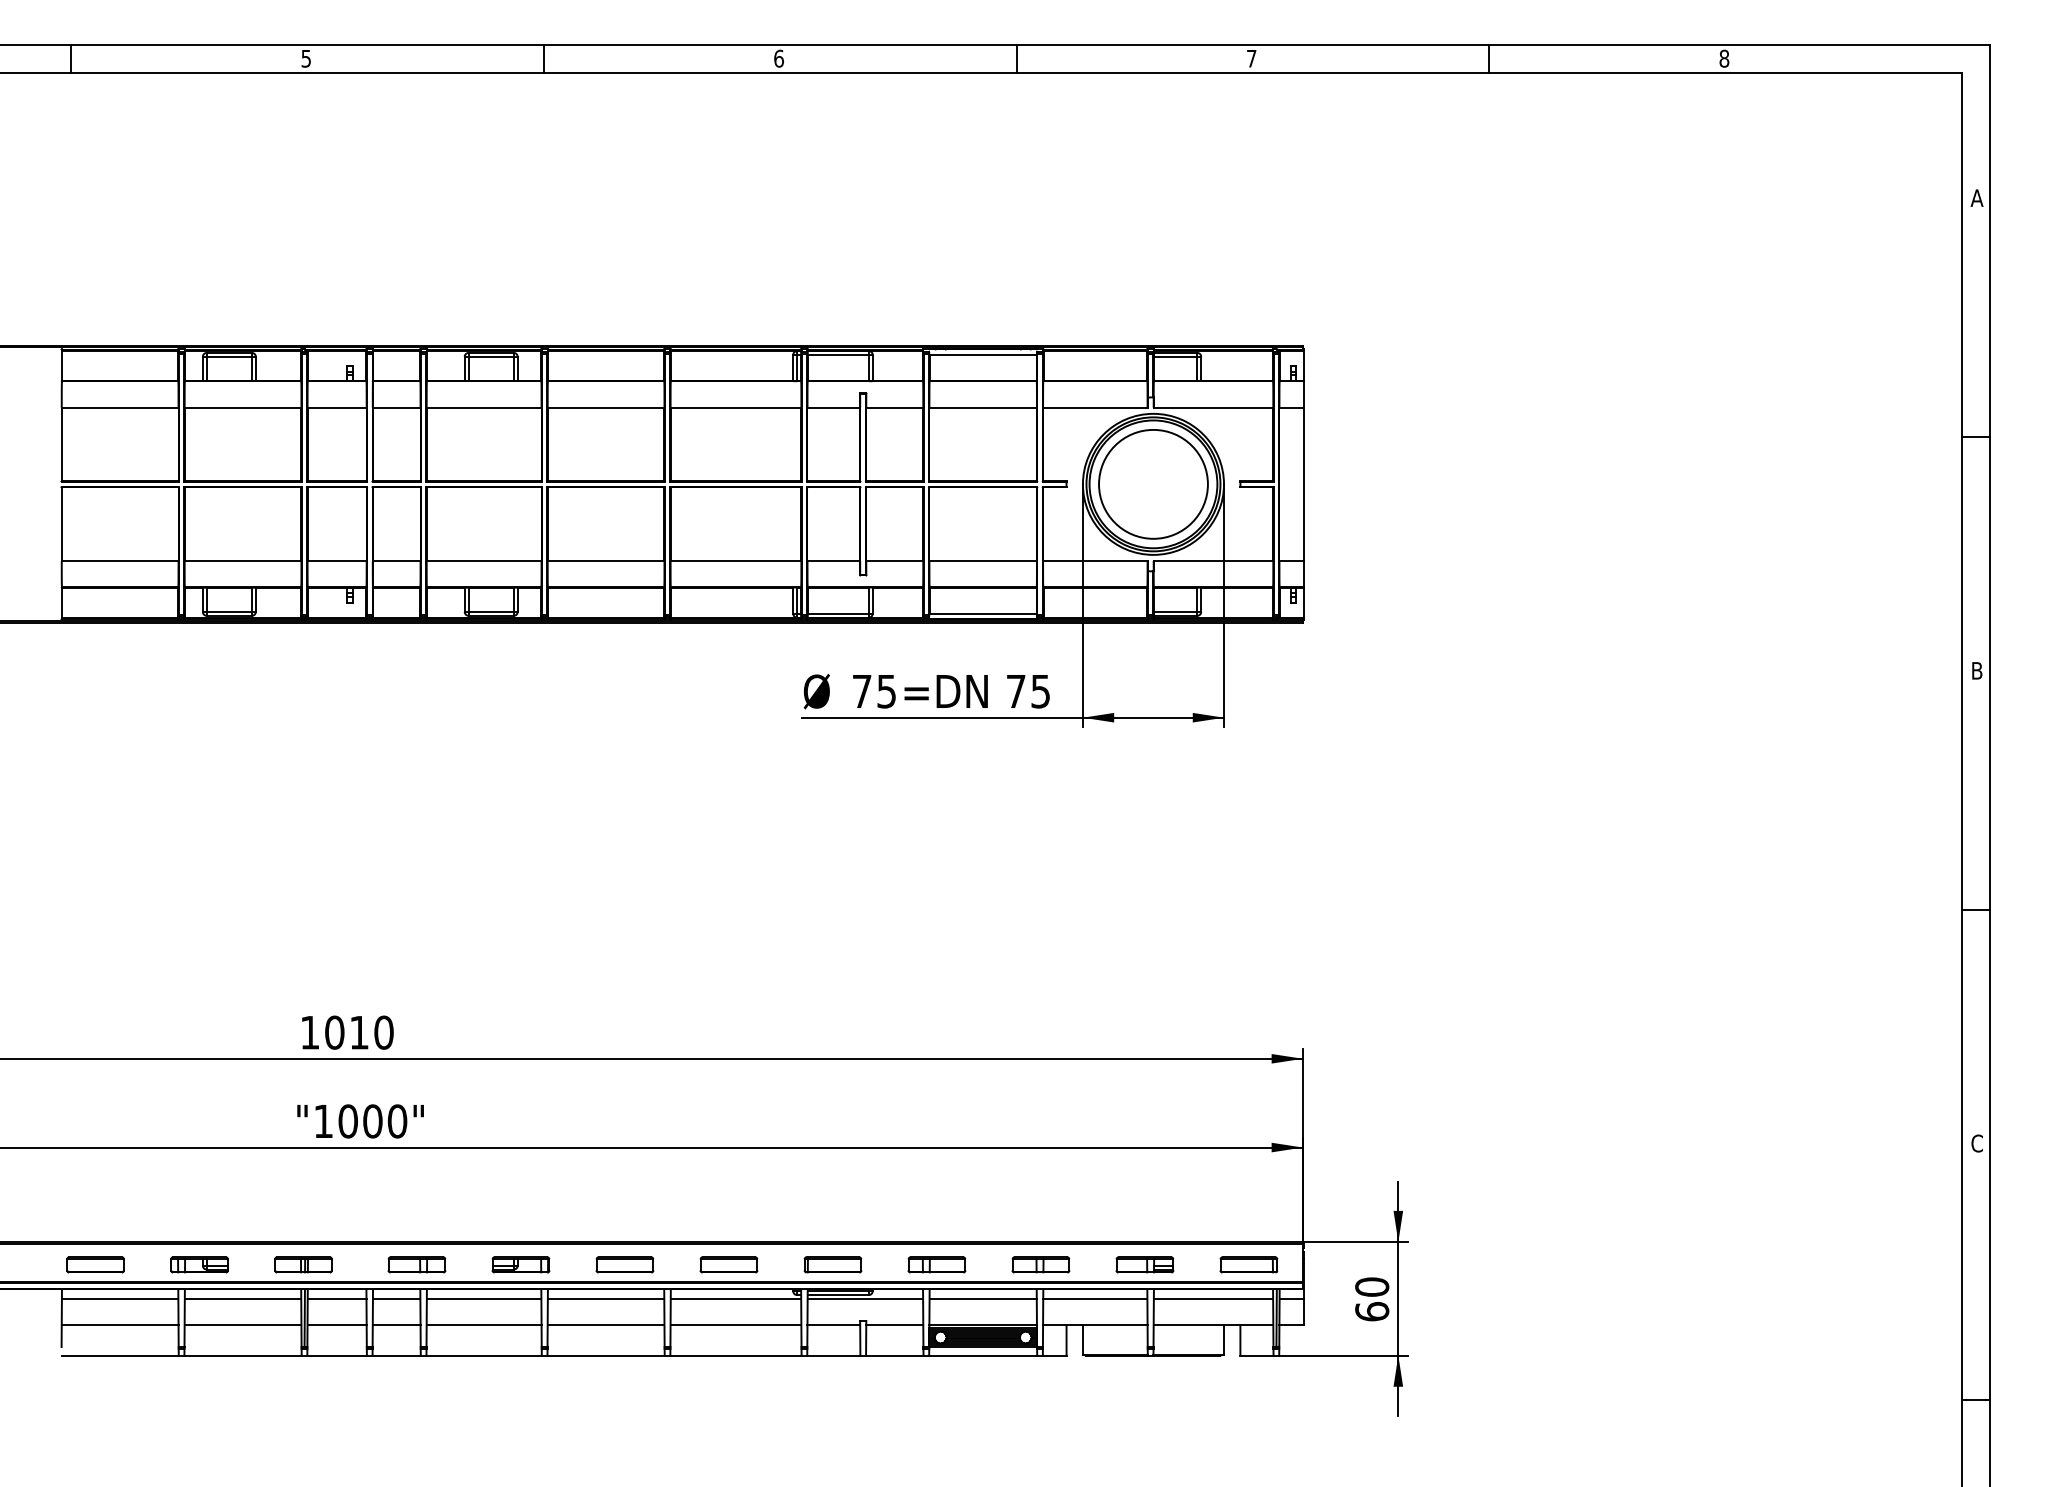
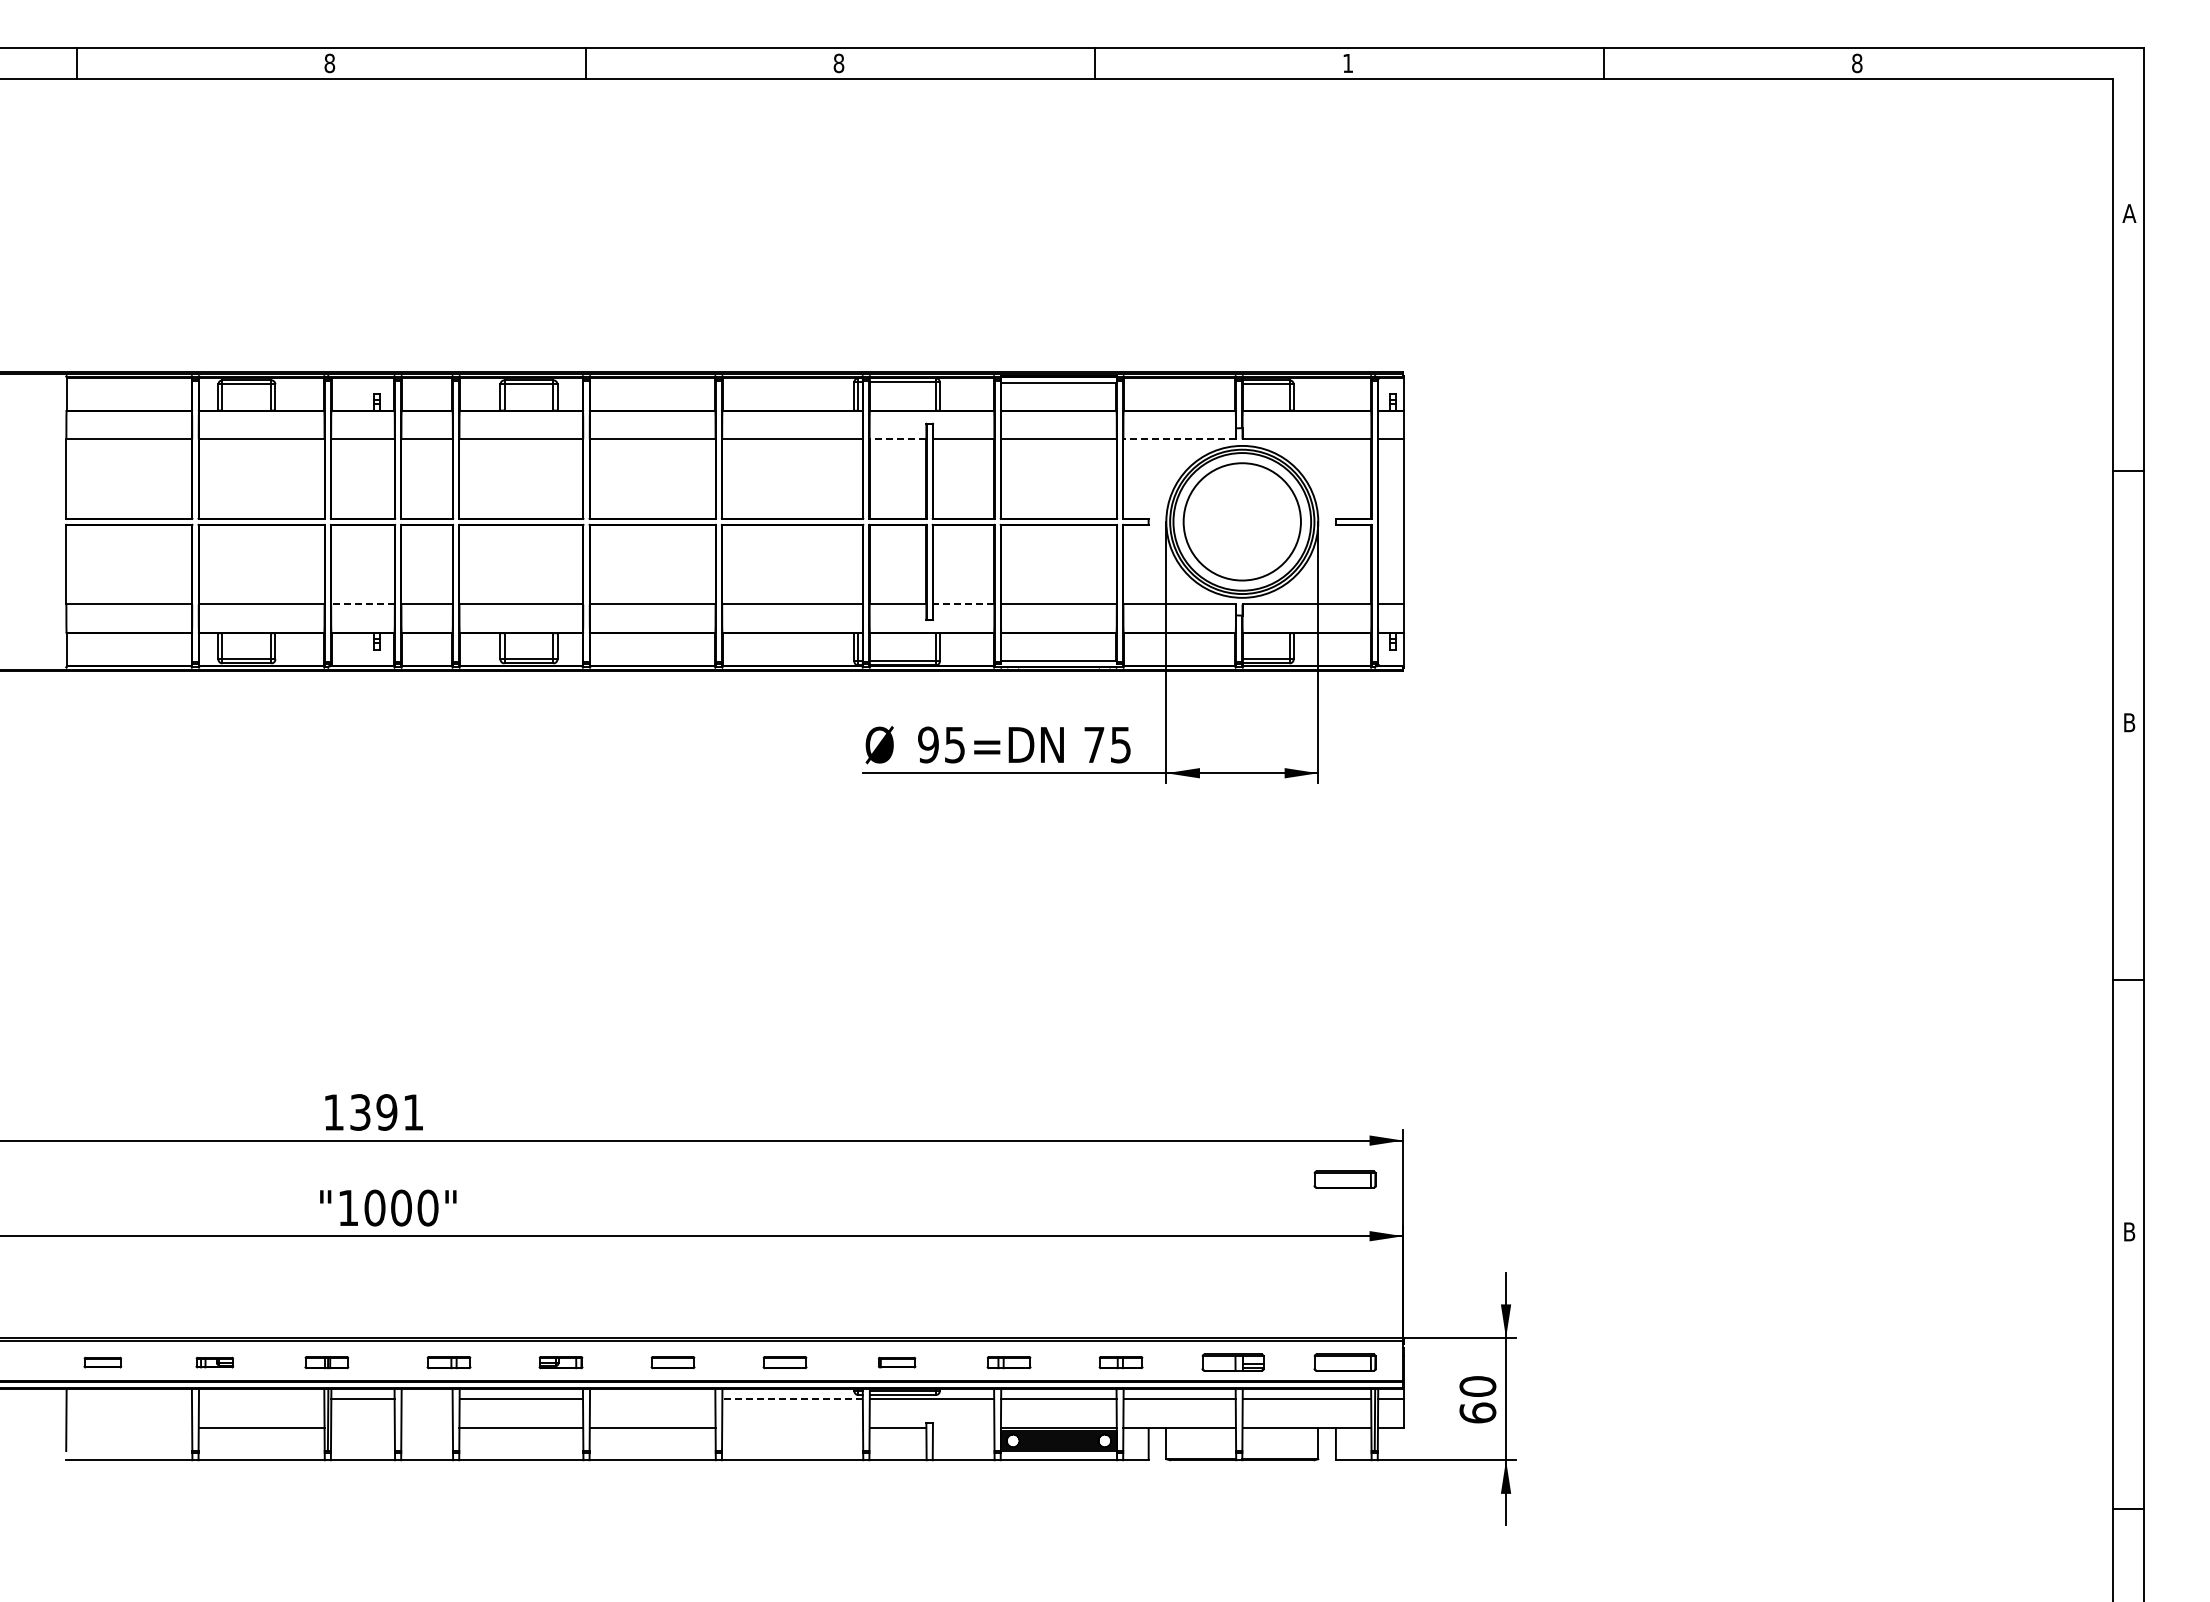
text: (778, 57) -> (838, 62), 6 -> 8
text: (306, 58) -> (329, 63), 5 -> 8
text: (1252, 58) -> (1348, 63), 7 -> 1
line: (833, 407) -> (897, 439), solid -> dashed
line: (1095, 407) -> (1179, 439), solid -> dashed
line: (336, 561) -> (362, 604), solid -> dashed
line: (894, 561) -> (963, 604), solid -> dashed
text: (862, 691) -> (928, 744), 75 -> 95
text: (358, 1032) -> (386, 1112), 1010 -> 1391
part: (1248, 1094) -> (1344, 1179), added
text: (1977, 1143) -> (2129, 1231), C -> B
part: (95, 1264) -> (102, 1362), size x0.6
part: (199, 1264) -> (214, 1362), size x0.6
part: (303, 1264) -> (326, 1362), size x0.7
part: (416, 1264) -> (448, 1362), size x0.7
part: (520, 1264) -> (560, 1362), size x0.7
part: (624, 1264) -> (672, 1362), size x0.7
part: (728, 1264) -> (784, 1362), size x0.7
part: (832, 1264) -> (896, 1362), size x0.6
part: (936, 1264) -> (1008, 1362), size x0.7
part: (1040, 1264) -> (1120, 1362), size x0.7
line: (120, 1299) -> (129, 1399), removed
line: (242, 1299) -> (261, 1399), removed
line: (396, 1299) -> (426, 1399), removed
line: (605, 1299) -> (652, 1399), removed
line: (735, 1299) -> (792, 1399), solid -> dashed
line: (120, 1325) -> (129, 1427), removed
line: (336, 1325) -> (362, 1427), removed
line: (396, 1325) -> (426, 1427), removed
line: (735, 1325) -> (792, 1427), removed
line: (894, 1325) -> (963, 1427), removed

